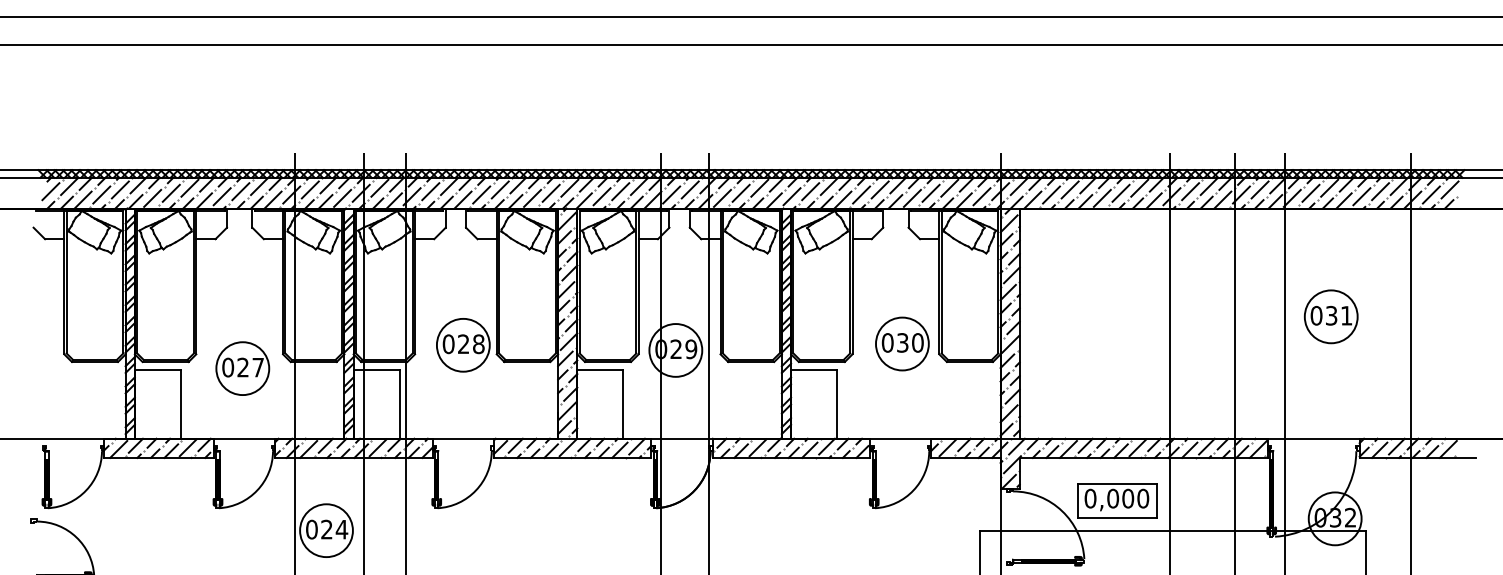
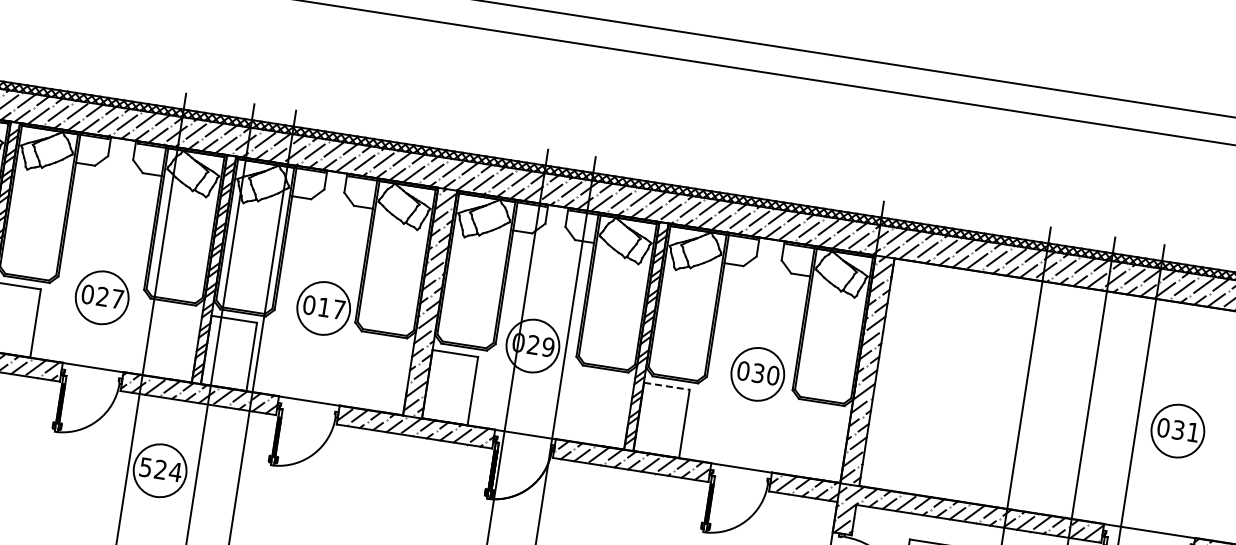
part: (1330, 316) -> (1177, 430), moved
text: (471, 344) -> (331, 308), 028 -> 017
line: (814, 369) -> (667, 386), solid -> dashed
text: (311, 529) -> (145, 467), 024 -> 524

